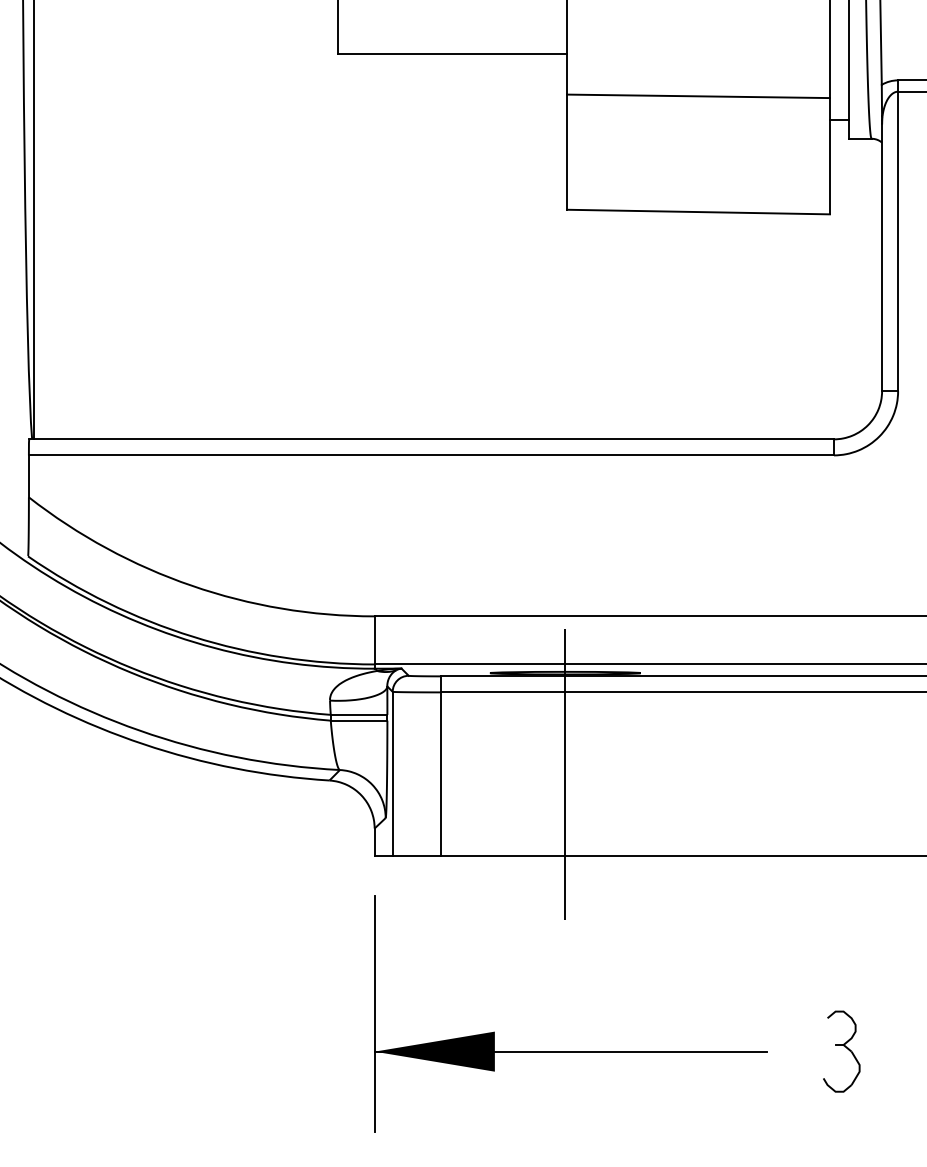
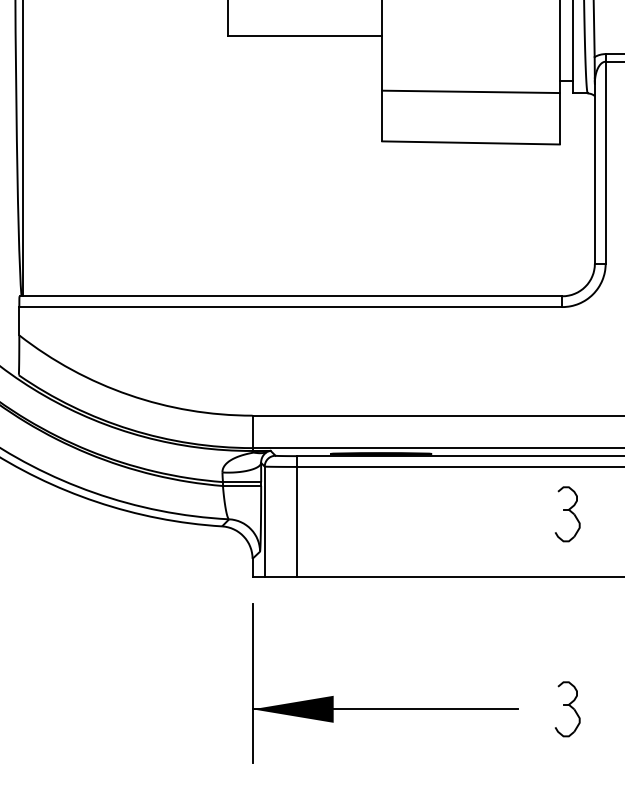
line: (697, 95) -> (470, 91), moved
part: (841, 762) -> (567, 514), added
line: (565, 764) -> (381, 515), removed

